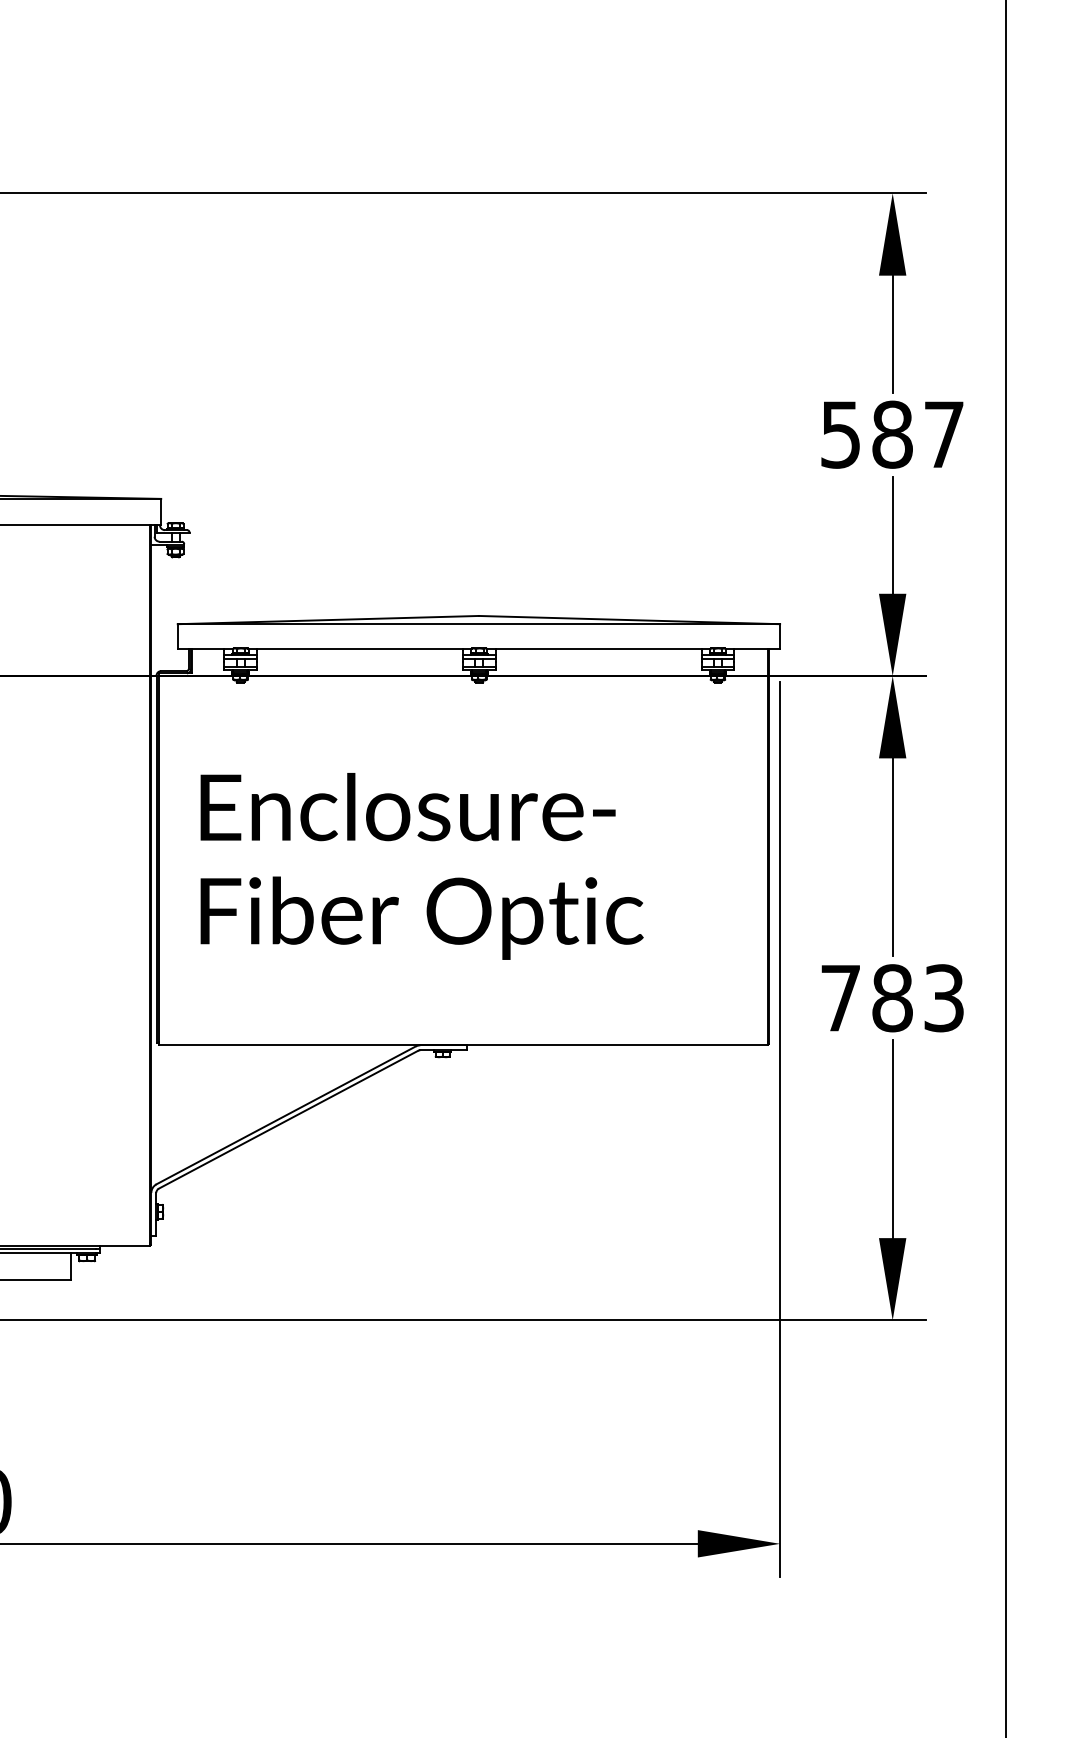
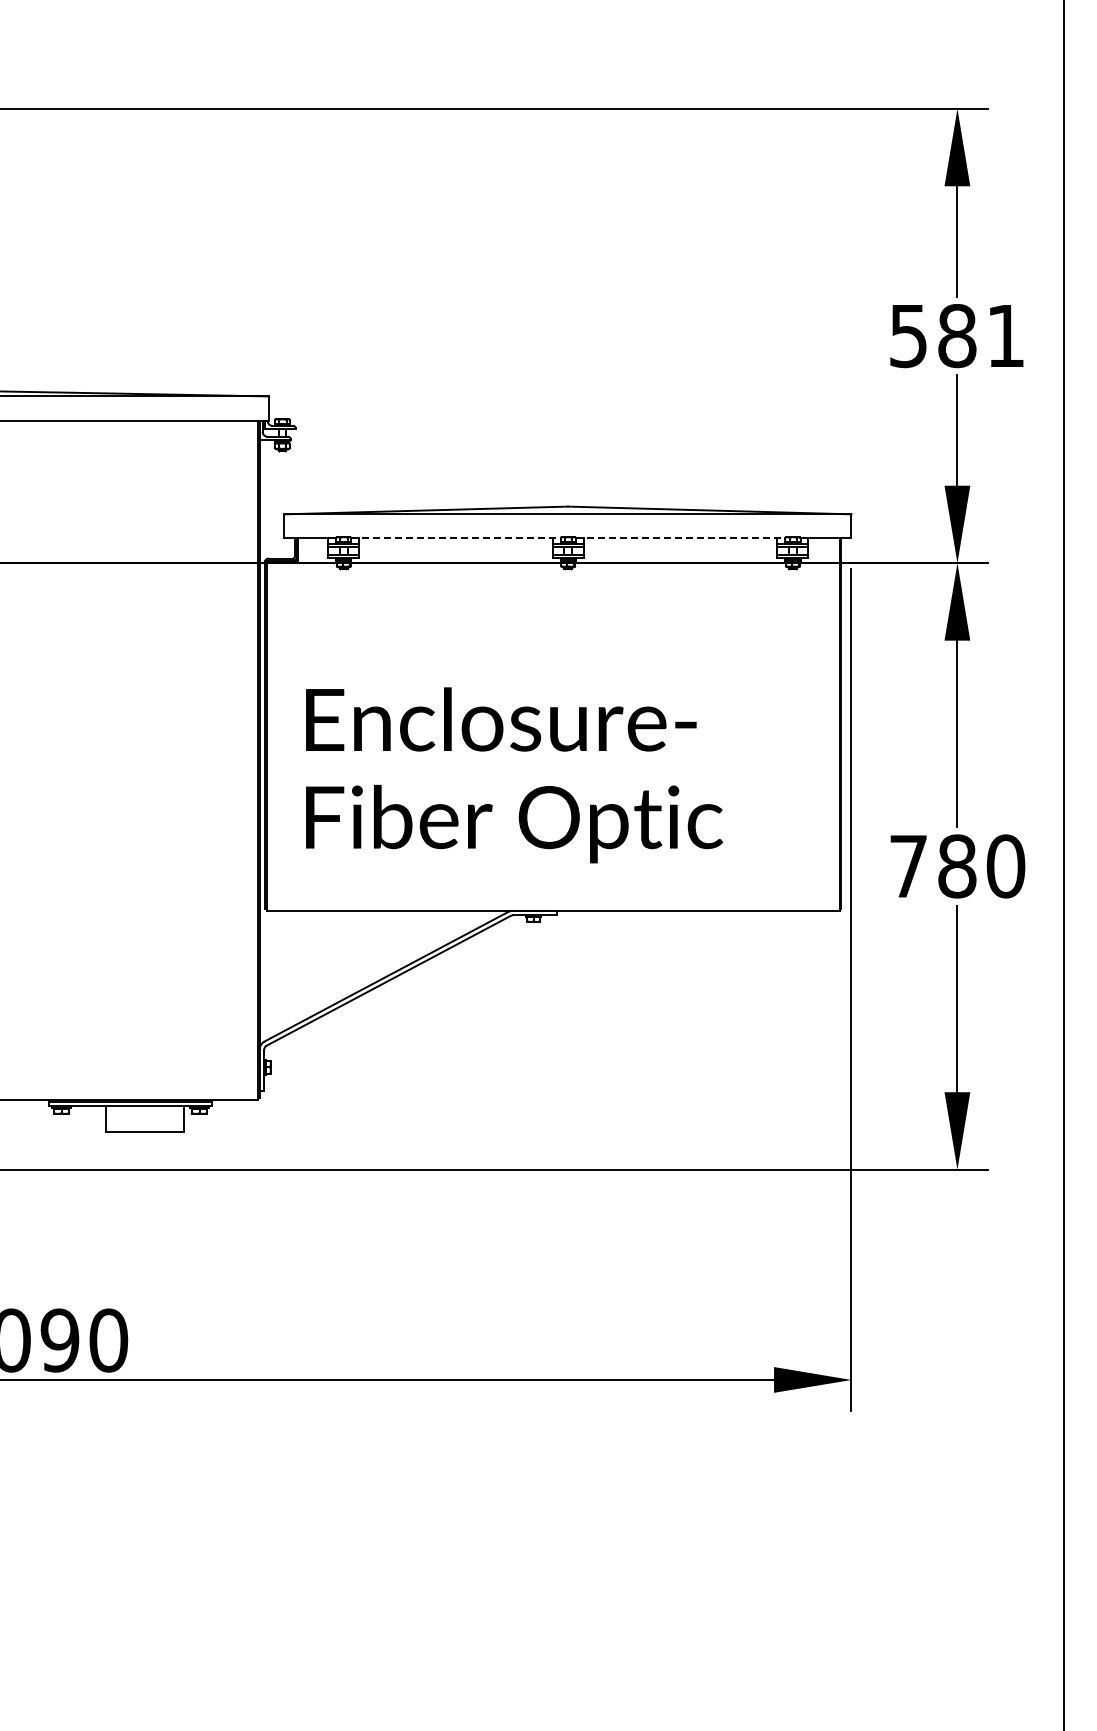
text: (943, 434) -> (1005, 335), 587 -> 581
line: (360, 648) -> (456, 537), solid -> dashed
line: (599, 648) -> (681, 537), solid -> dashed
text: (422, 866) -> (514, 775), moved
text: (943, 998) -> (1005, 866), 783 -> 780

